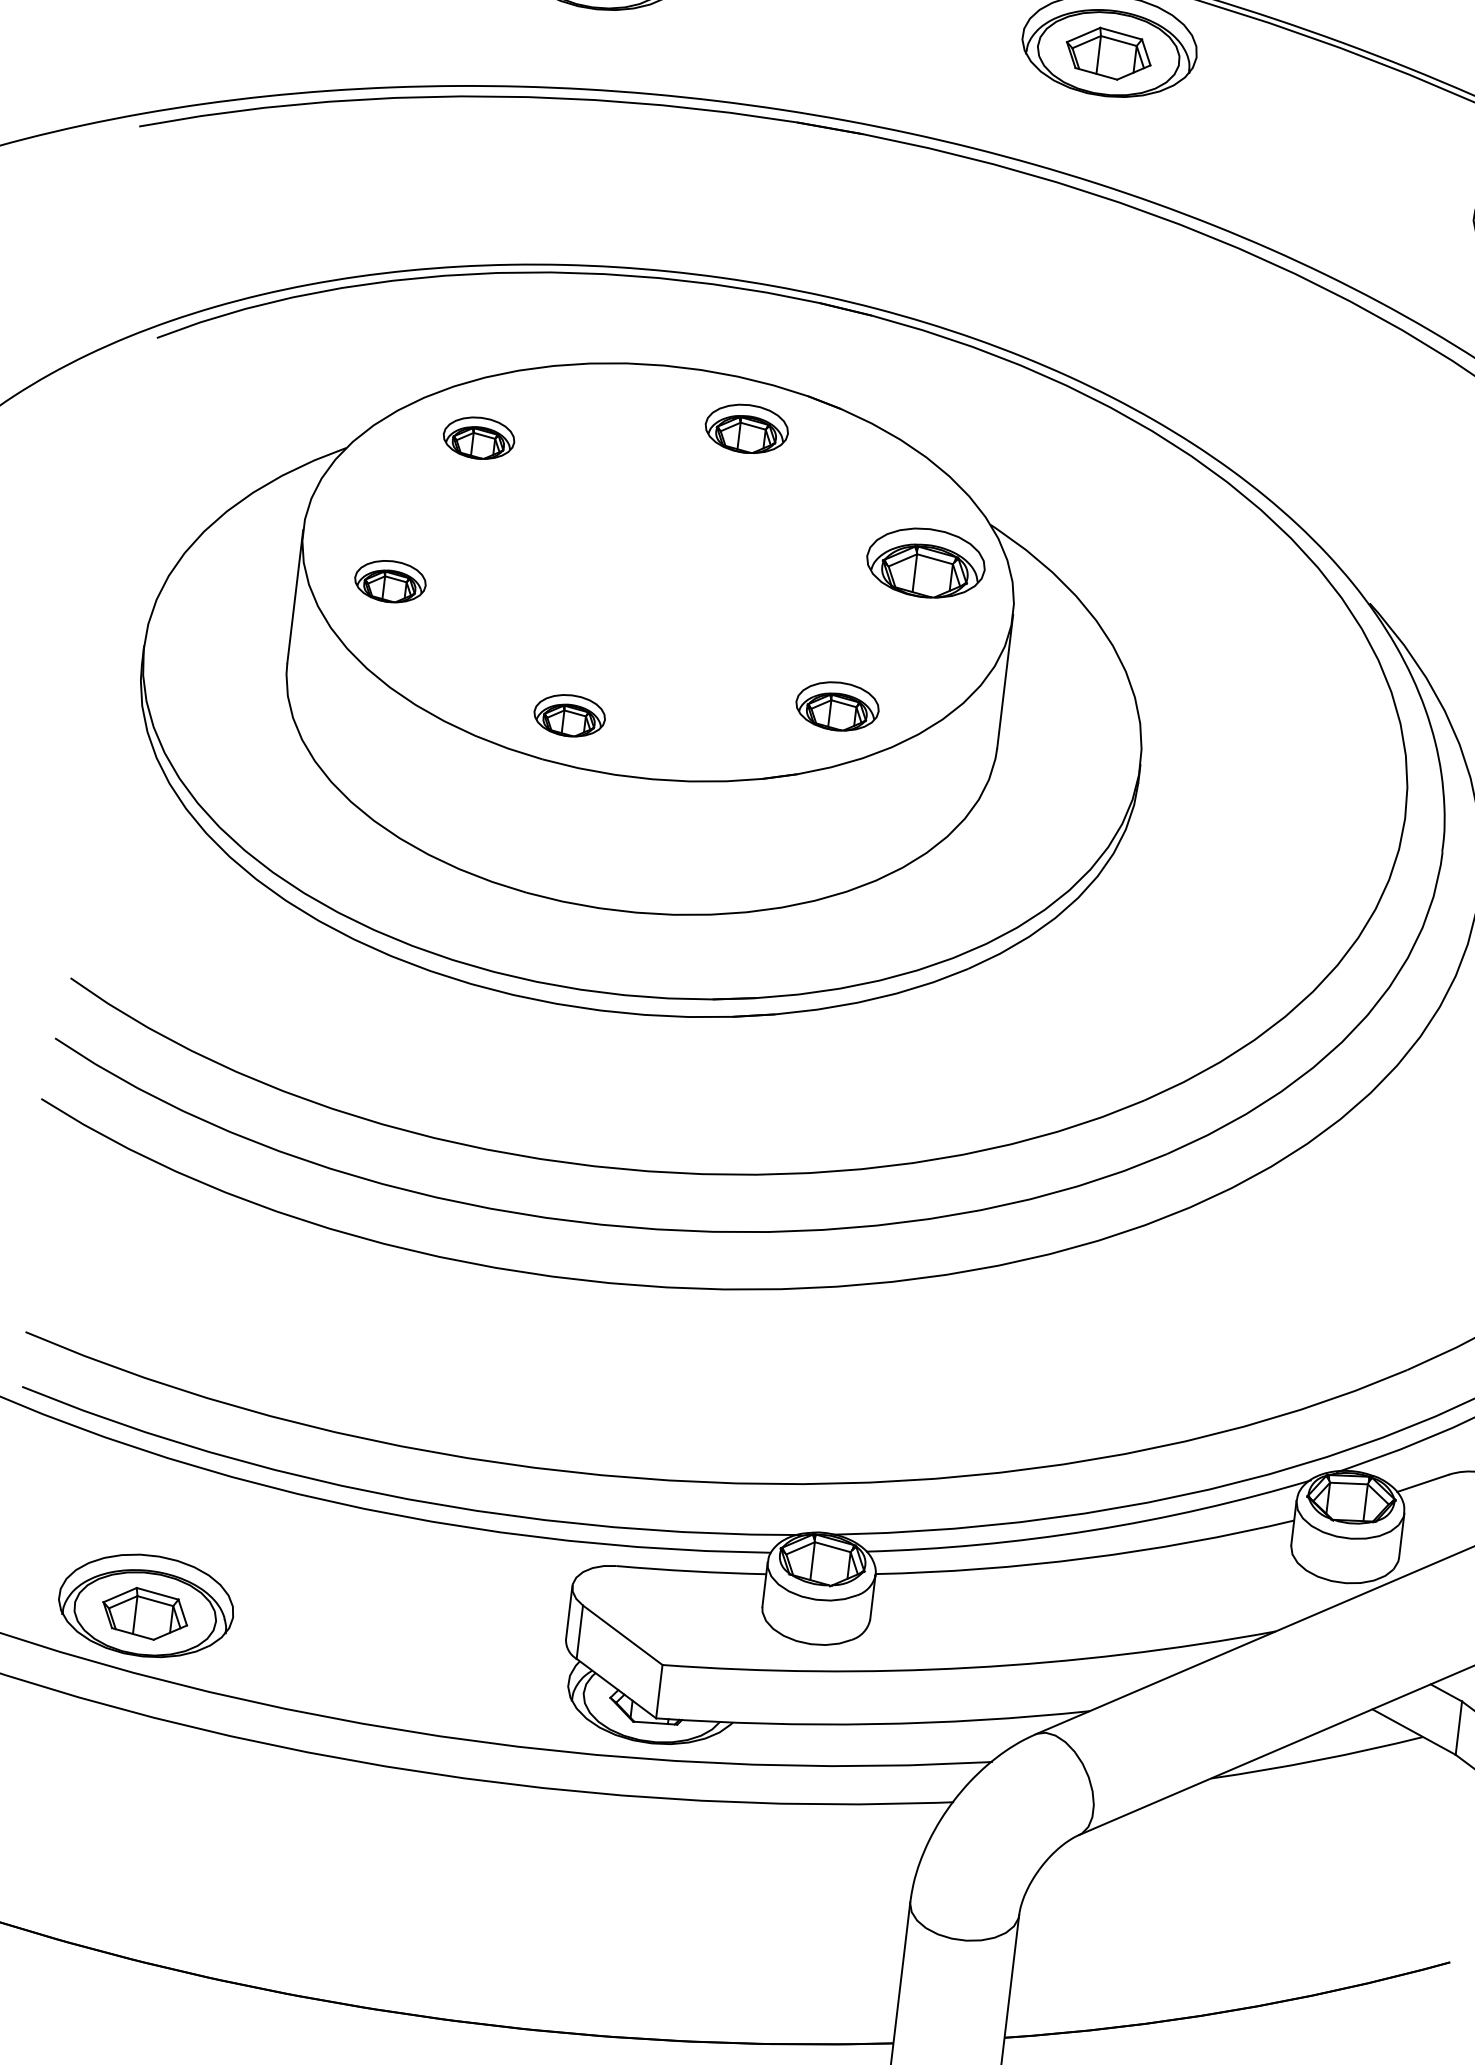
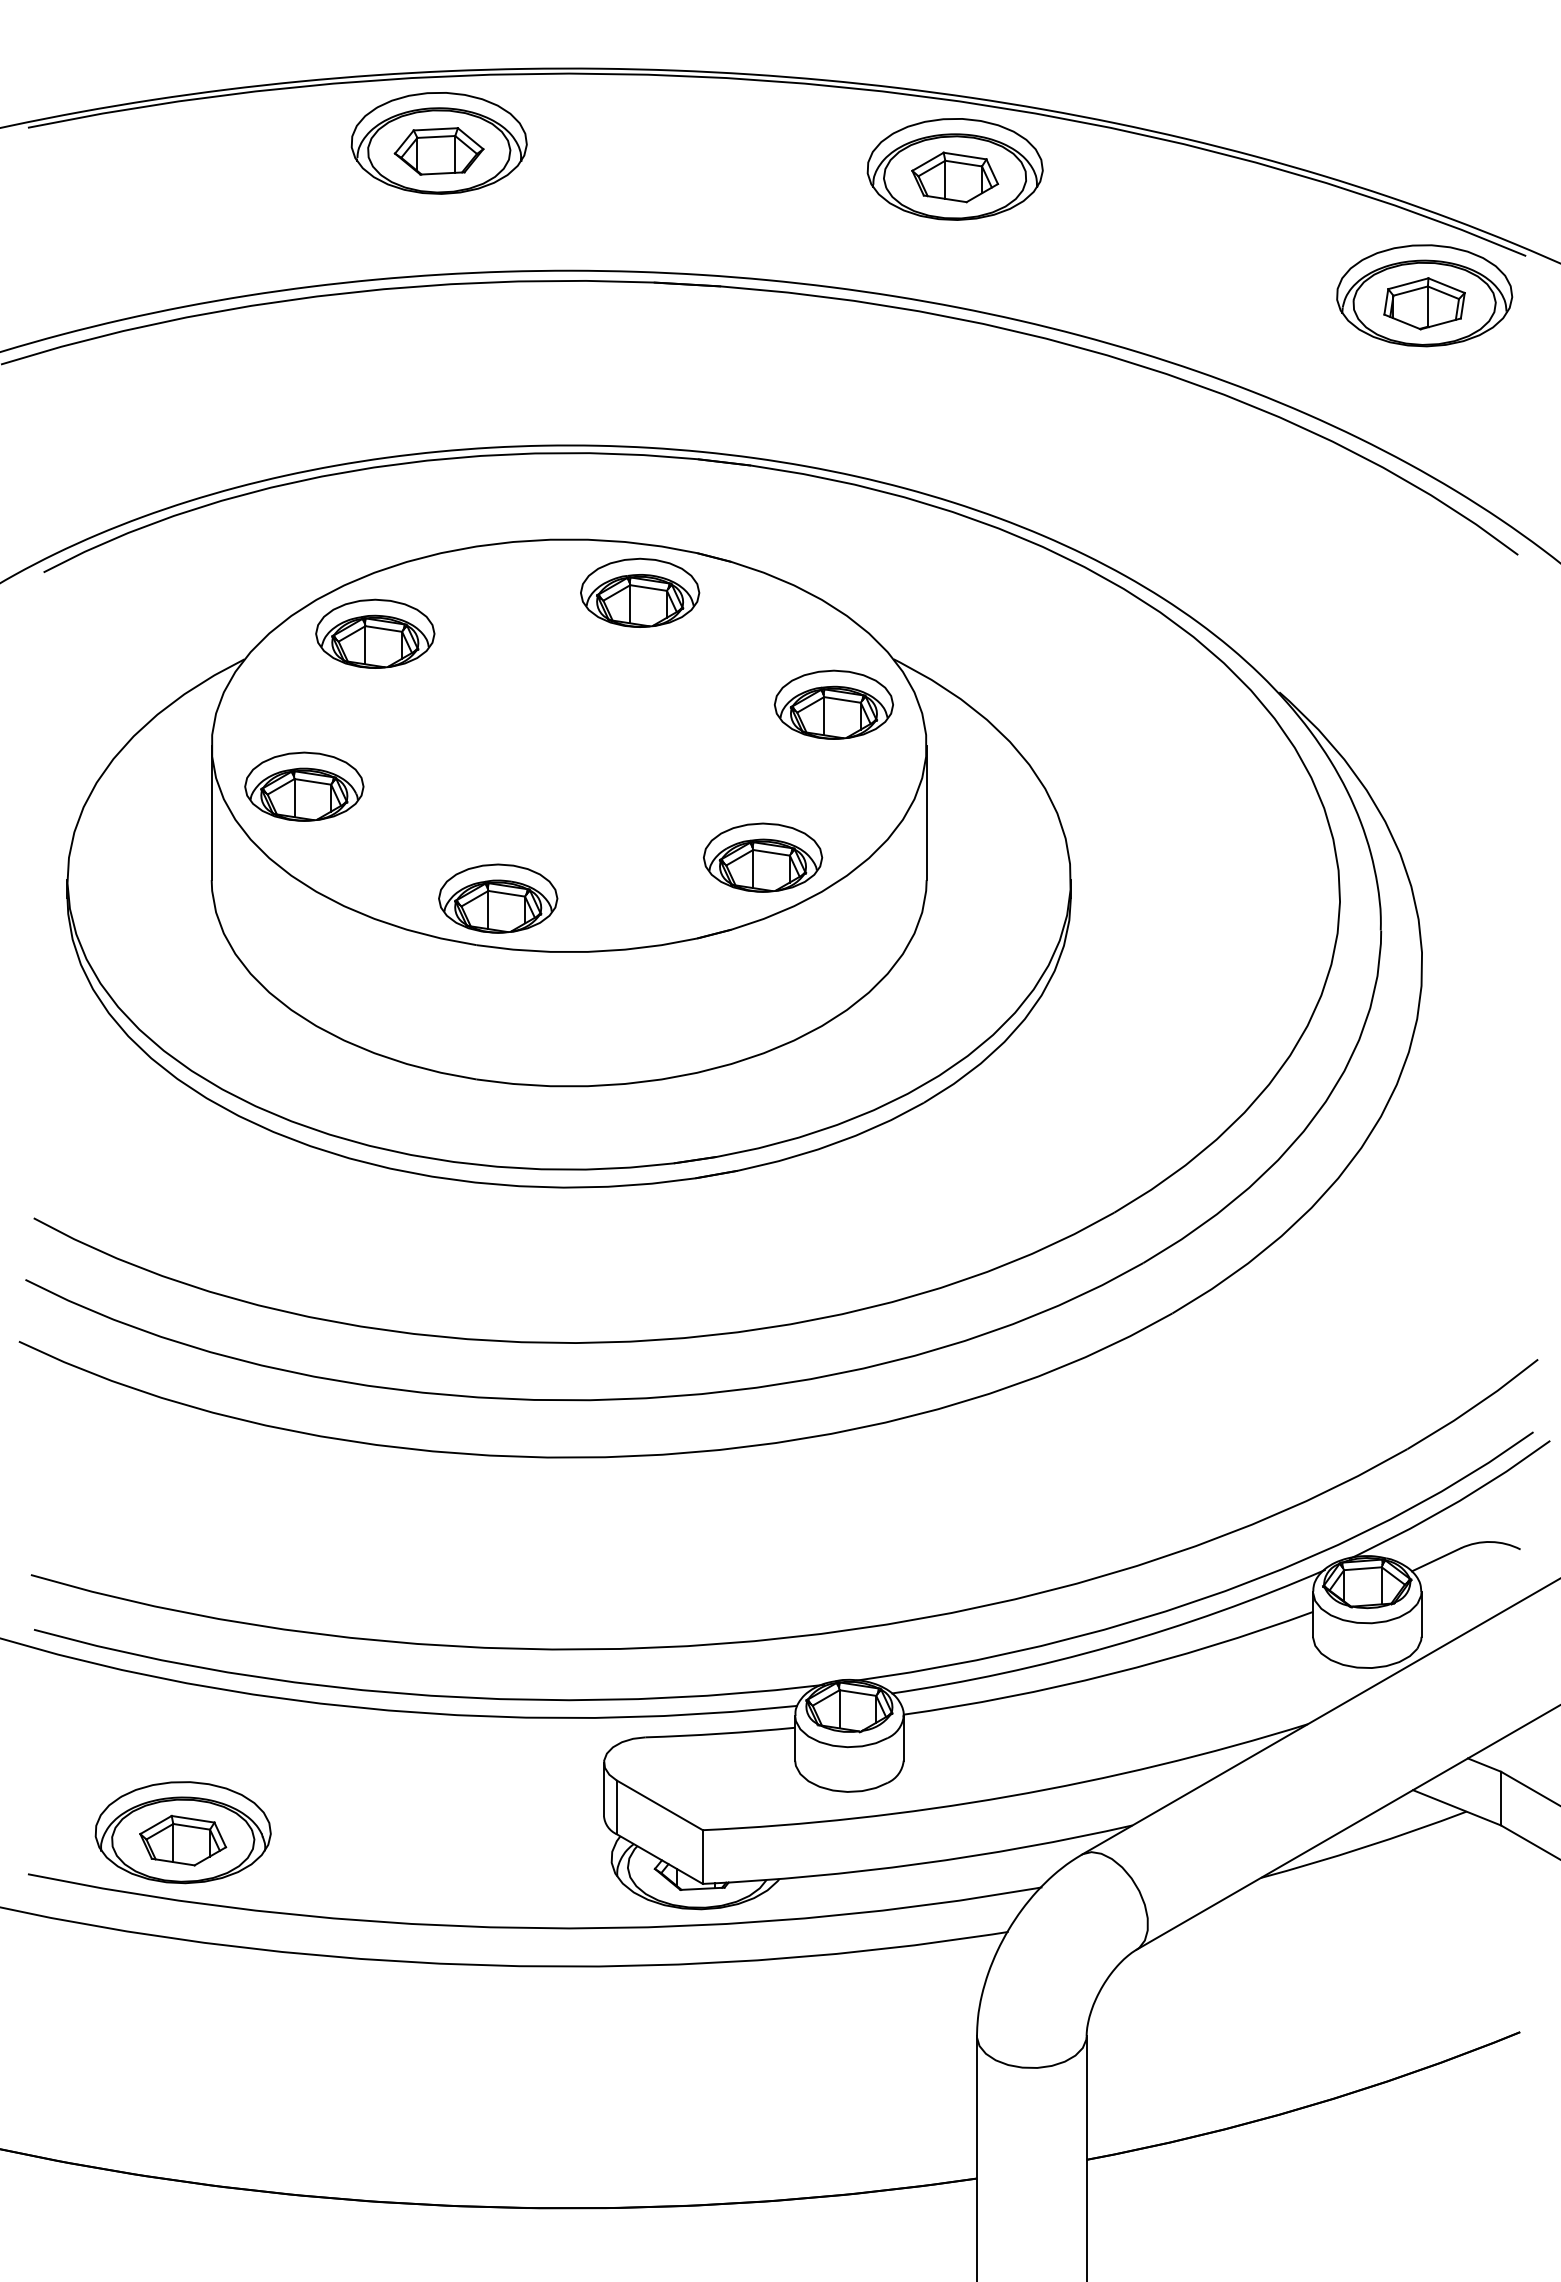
part: (747, 428) -> (640, 592), size x1.43
part: (479, 437) -> (375, 633), size x1.67
part: (390, 581) -> (304, 786), size x1.67
part: (837, 706) -> (763, 857), size x1.43
part: (569, 715) -> (498, 898), size x1.67

